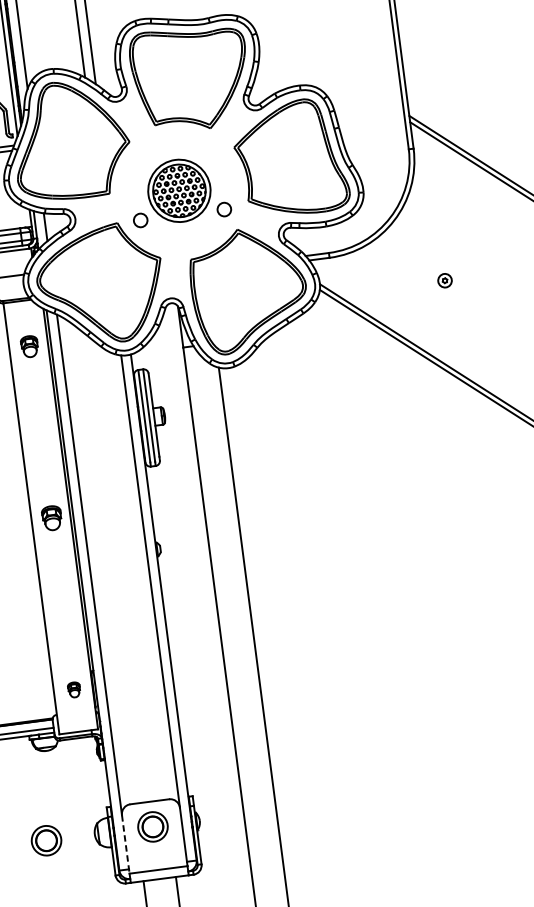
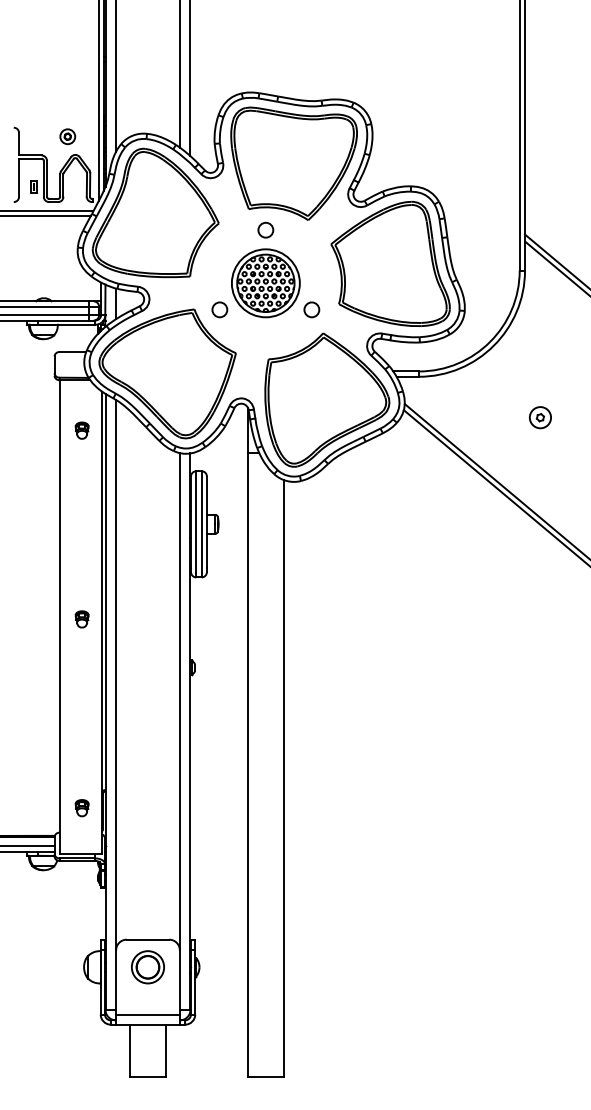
circle: (172, 141) -> (265, 229), added
part: (445, 280) -> (540, 417), size x1.43
part: (29, 346) -> (81, 430), size x0.71
part: (51, 518) -> (81, 619), size x0.62
part: (46, 840) -> (30, 967), removed
line: (126, 844) -> (116, 982), dashed -> solid

